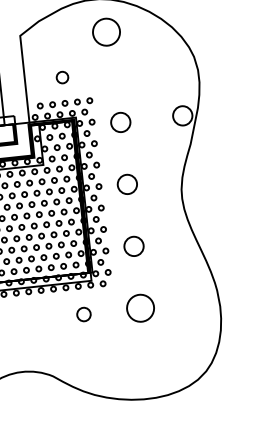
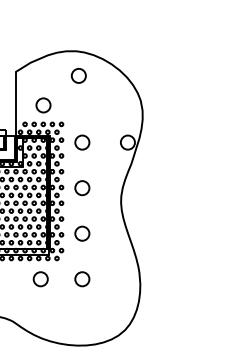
circle: (105, 31) -> (78, 75), size x0.71
circle: (62, 77) -> (43, 105), size x1.67
circle: (140, 308) -> (82, 279), size x0.71
circle: (83, 314) -> (40, 279), size x1.43

